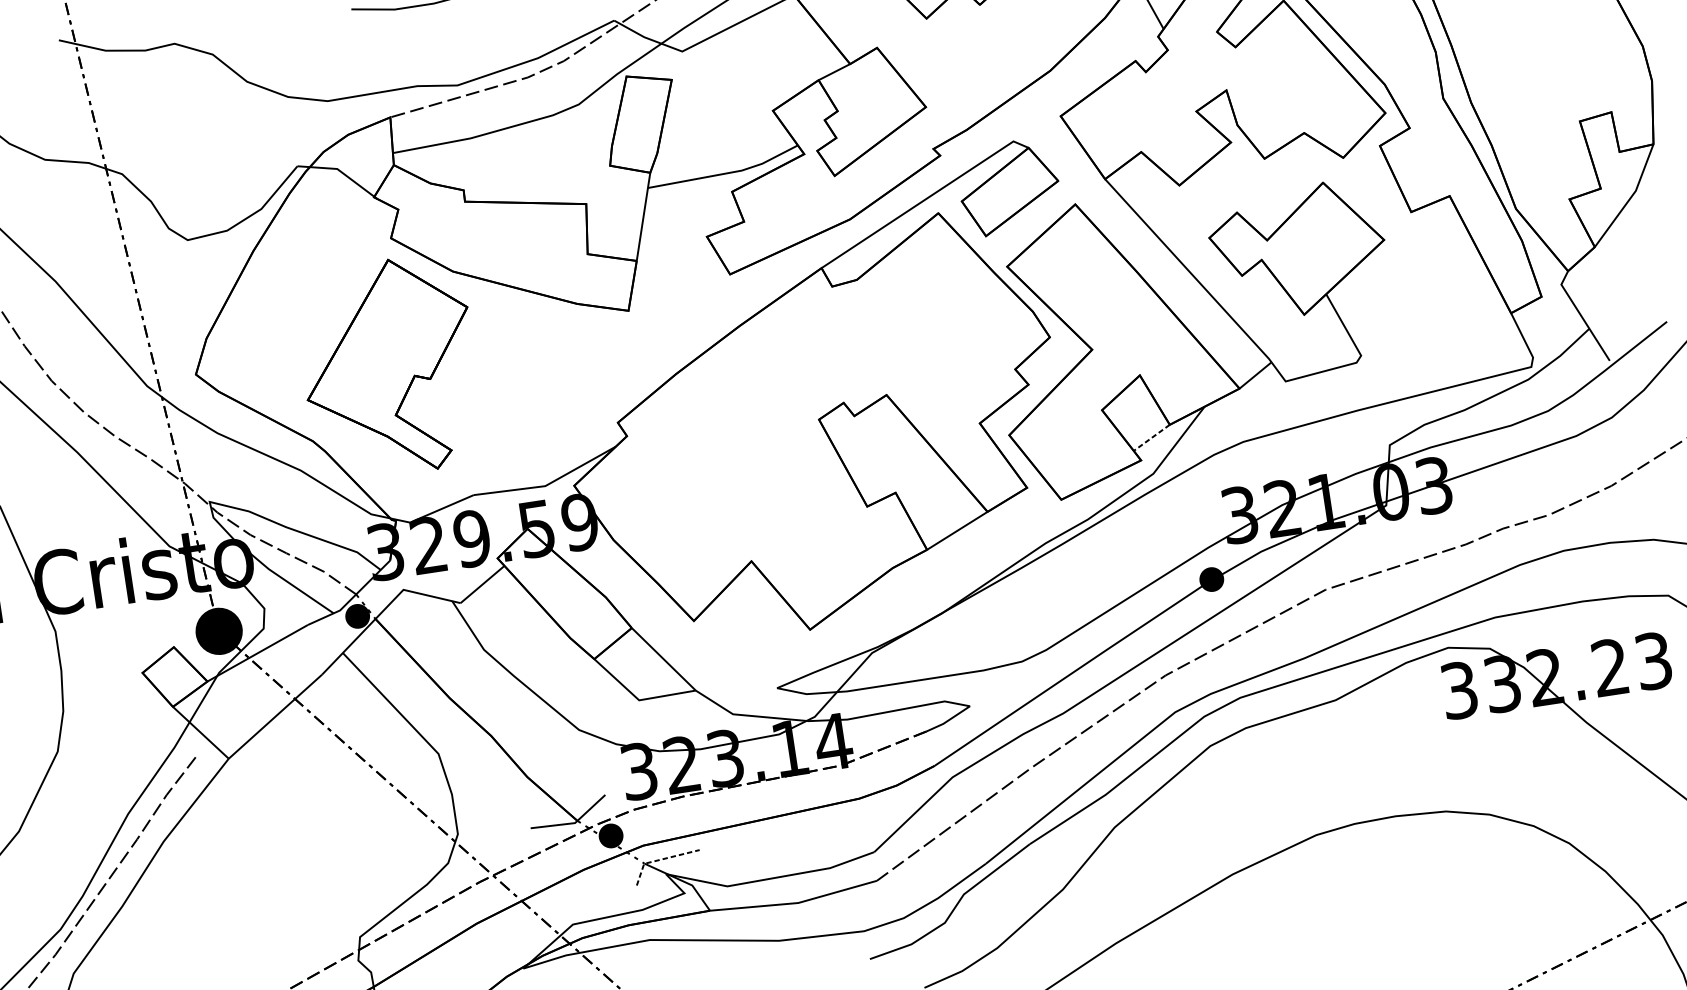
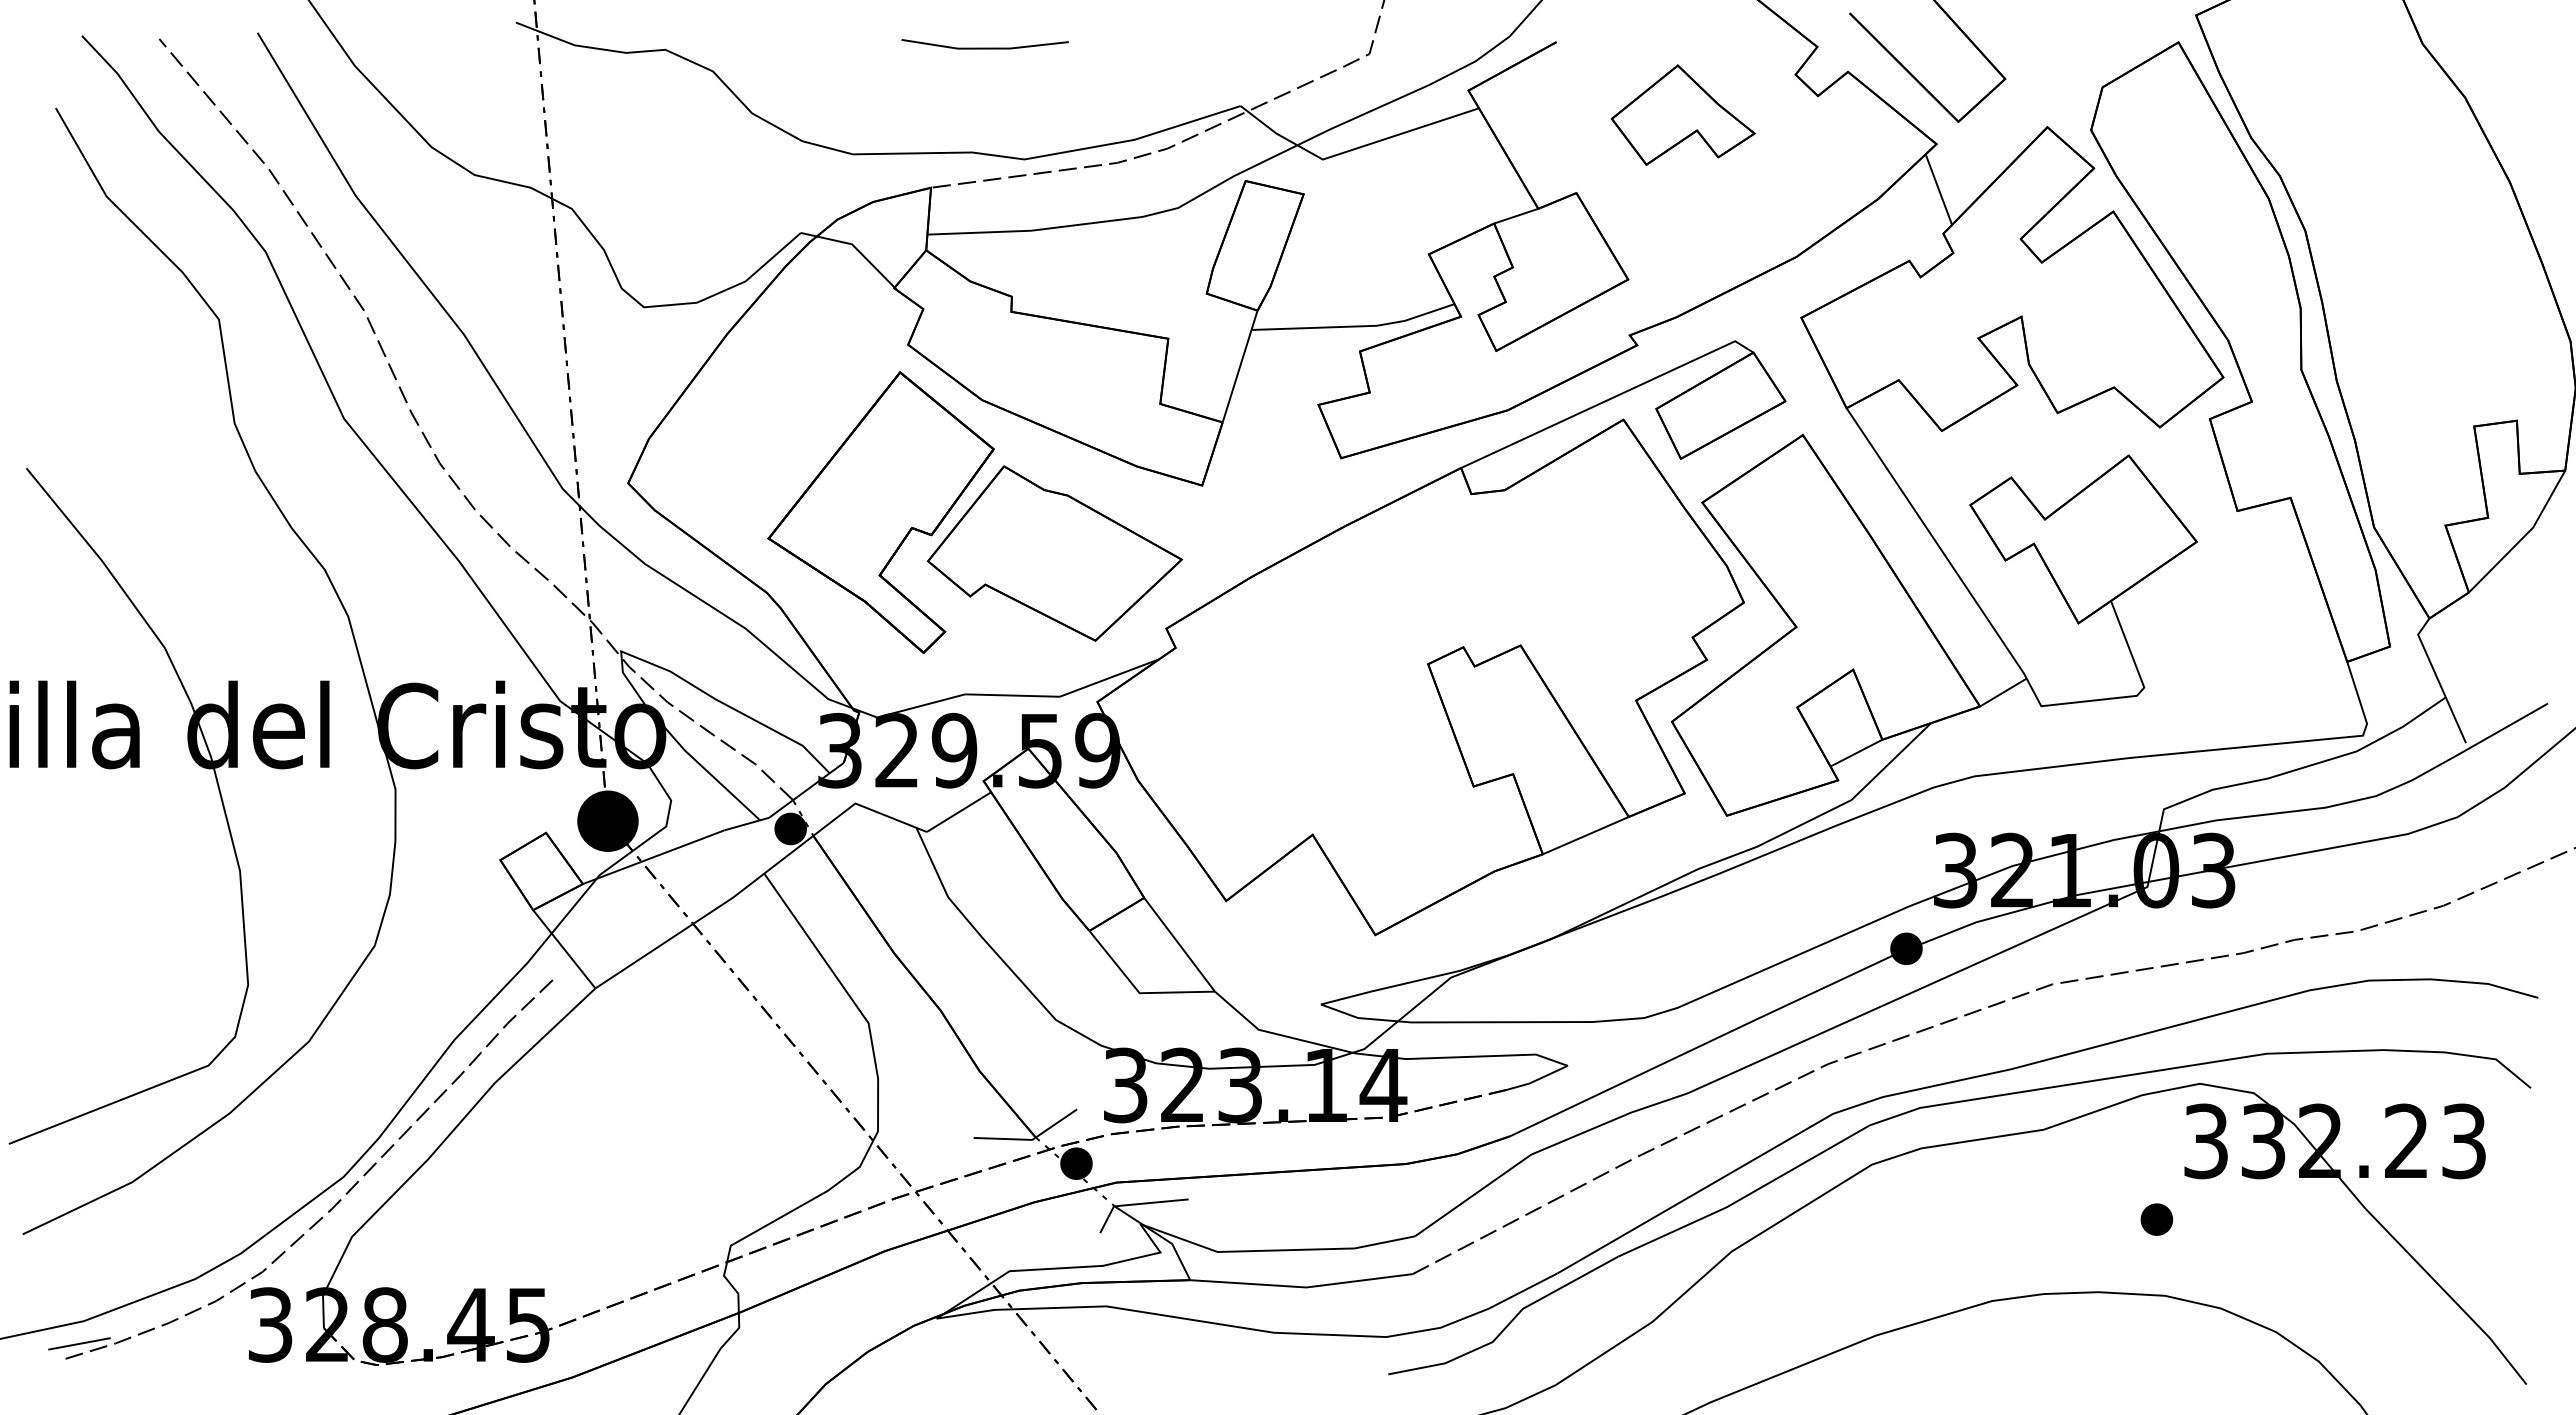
part: (525, 378) -> (1055, 553), added
line: (1151, 438) -> (1856, 753), dashed -> solid
part: (1430, 754) -> (2156, 1219), added
line: (660, 859) -> (1135, 1204), dashed -> solid

